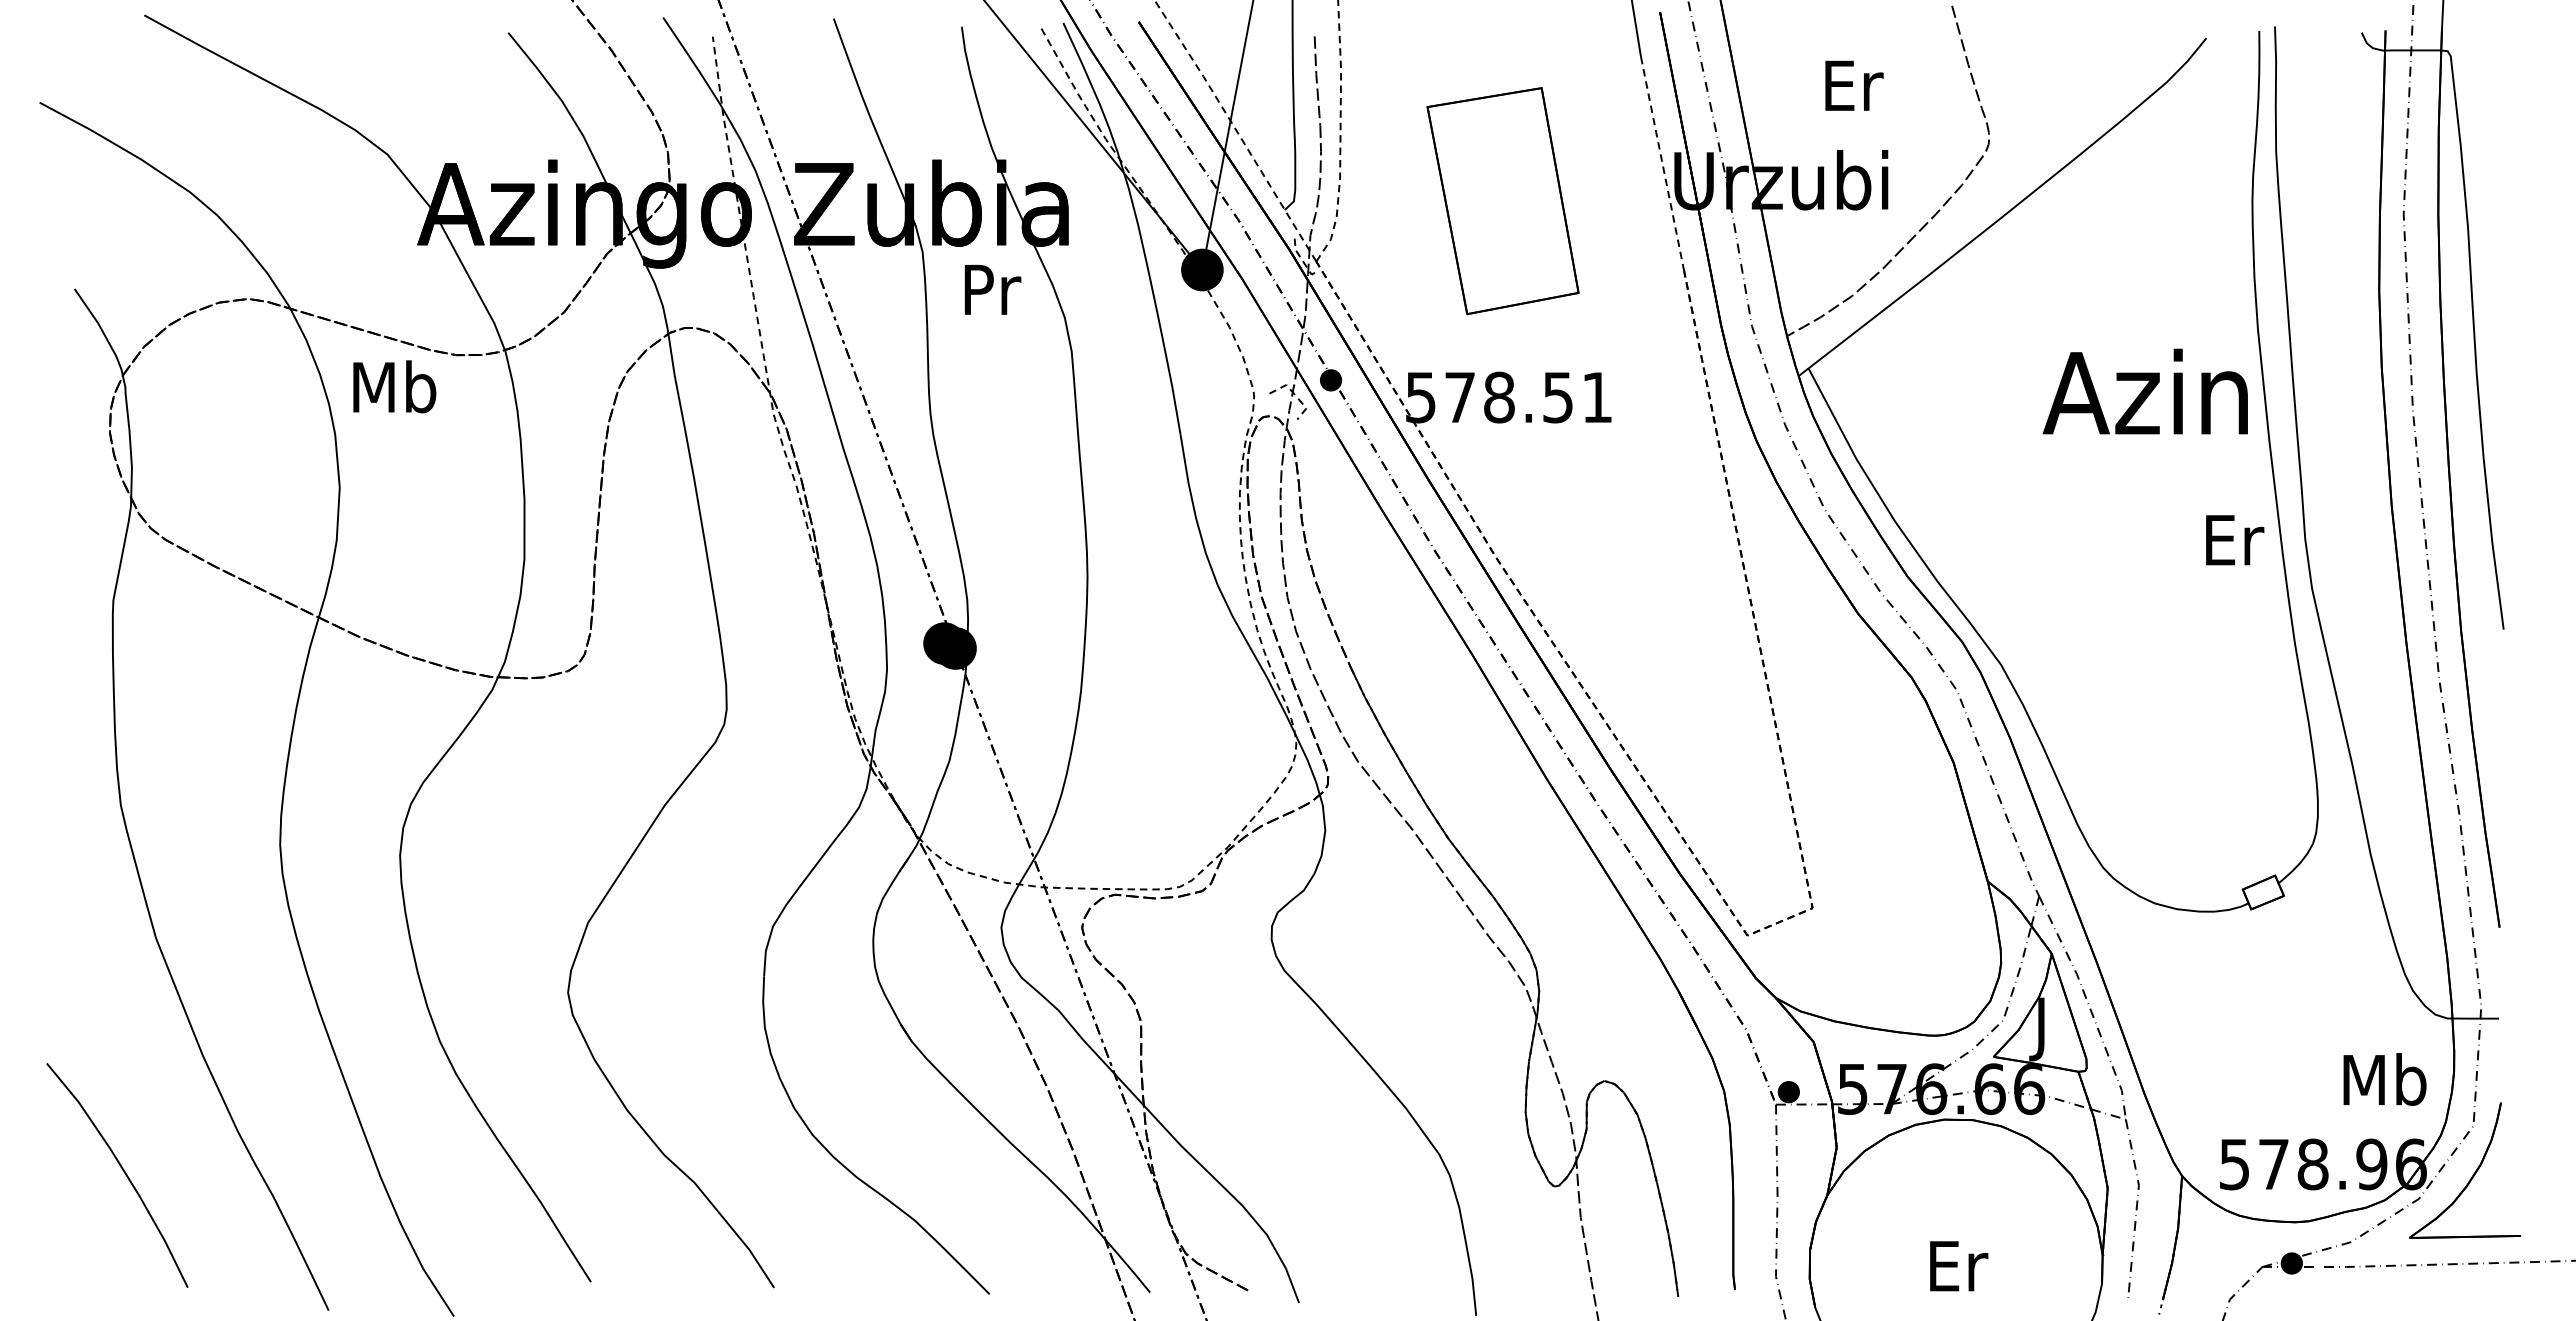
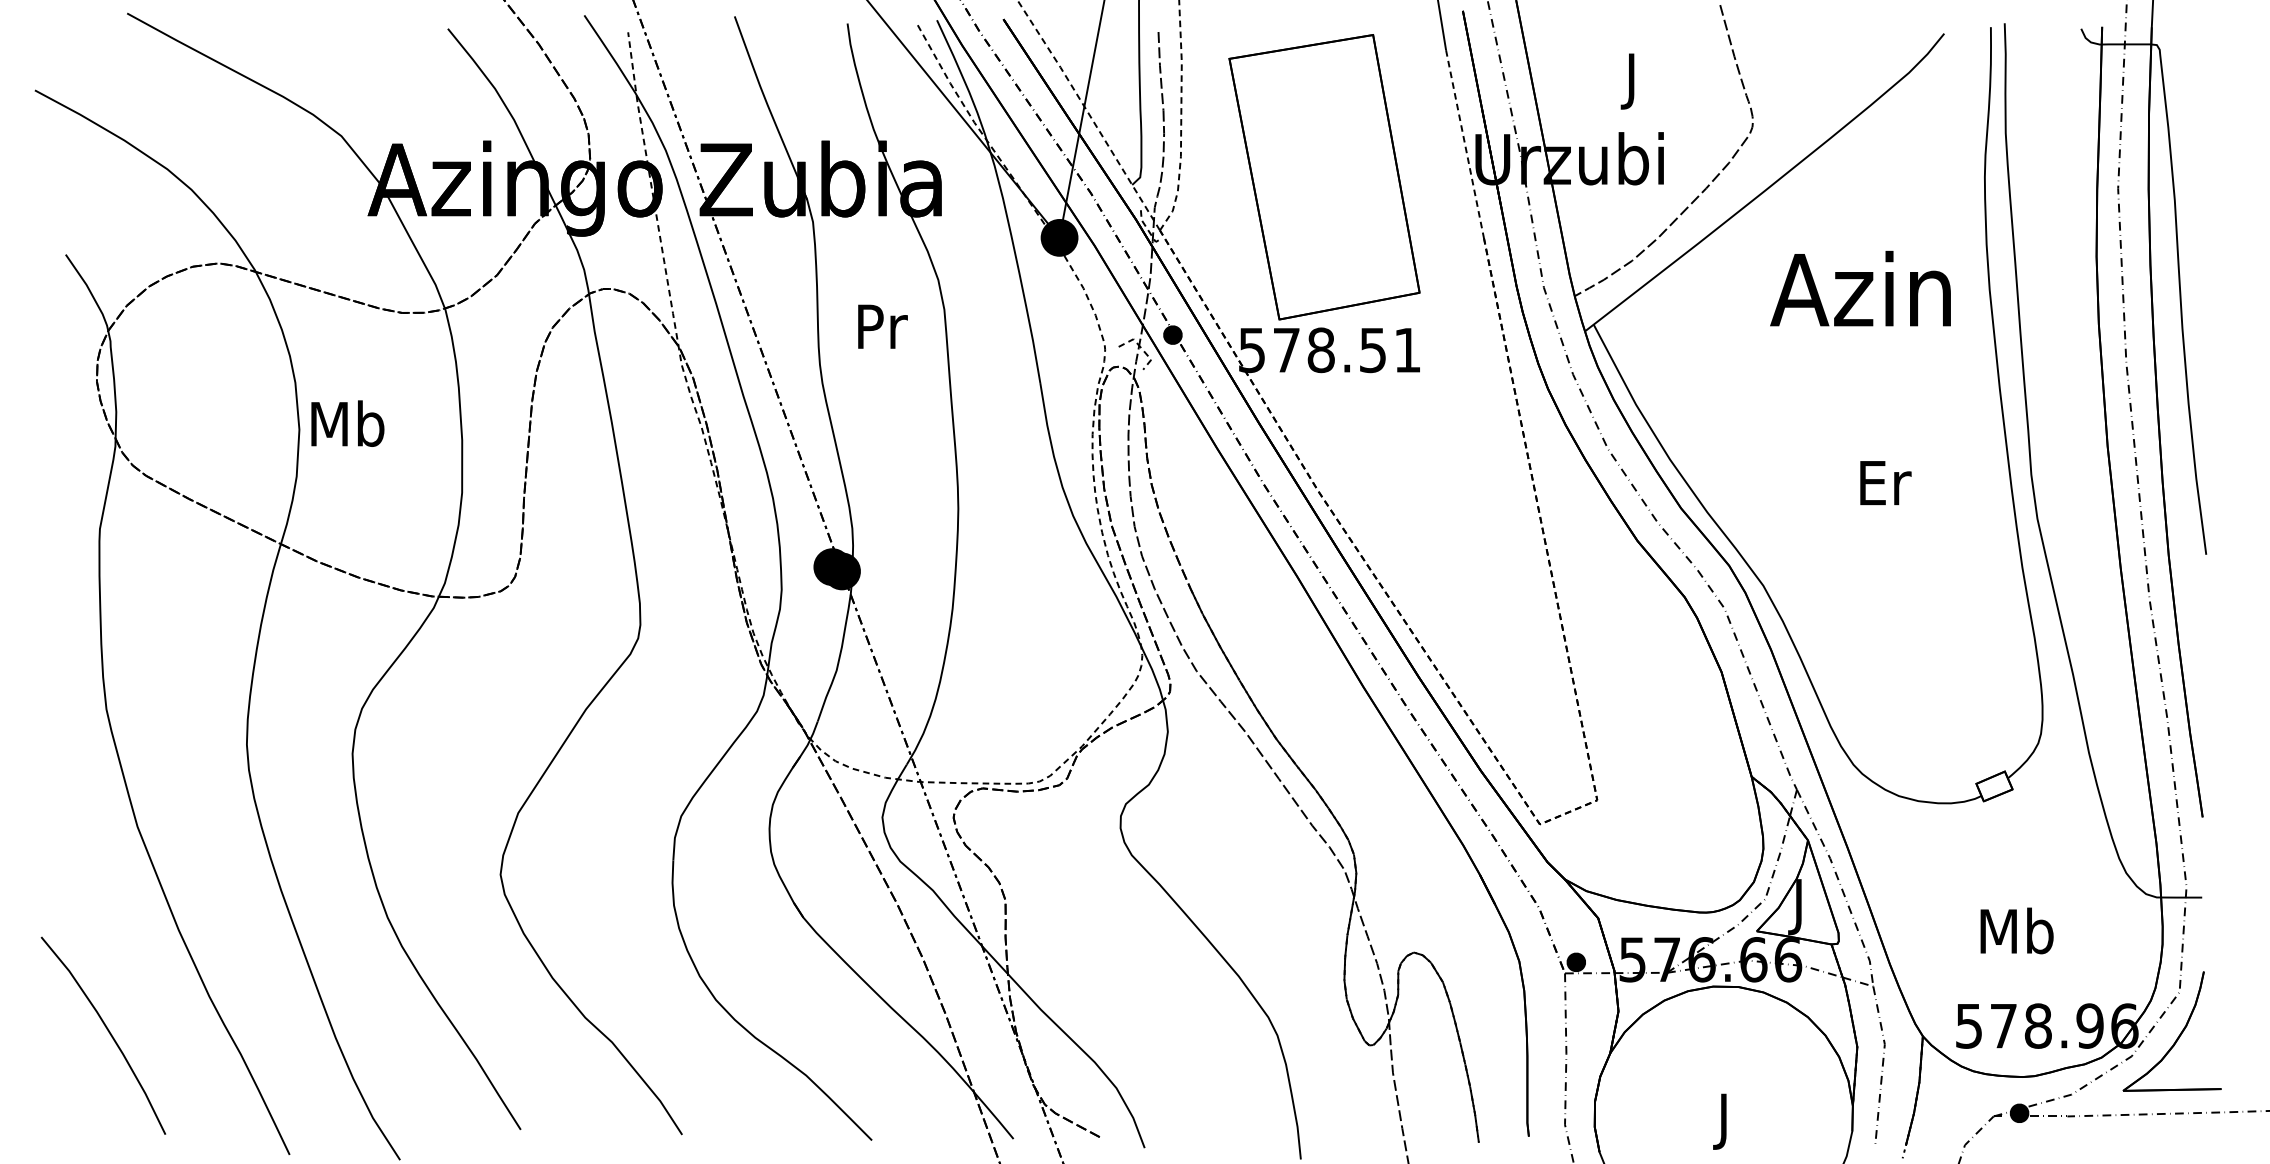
text: (1854, 92) -> (1634, 81), Er -> J
part: (1502, 200) -> (1324, 176), size x1.43
text: (992, 289) -> (882, 326), moved
text: (394, 386) -> (347, 423), moved
text: (2144, 391) -> (1859, 288), moved
text: (2235, 540) -> (1886, 483), moved
text: (2384, 1079) -> (2016, 930), moved
text: (1959, 1272) -> (1726, 1121), Er -> J

